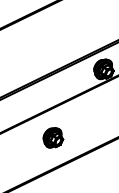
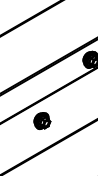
part: (53, 138) -> (42, 121), moved

